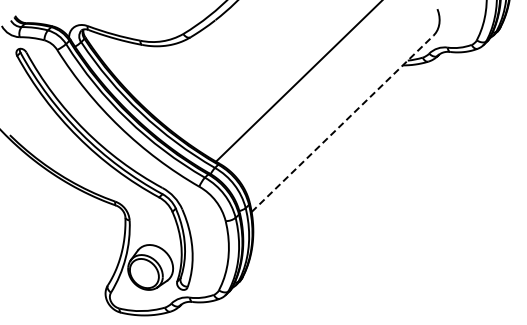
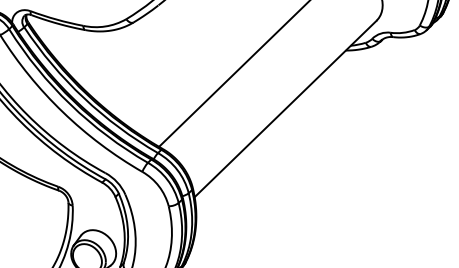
line: (342, 123) -> (285, 108), dashed -> solid

